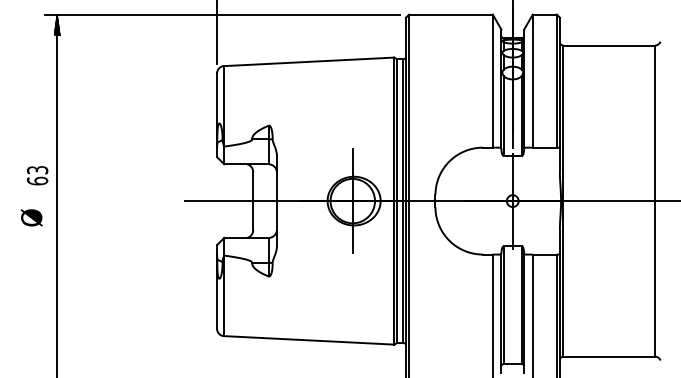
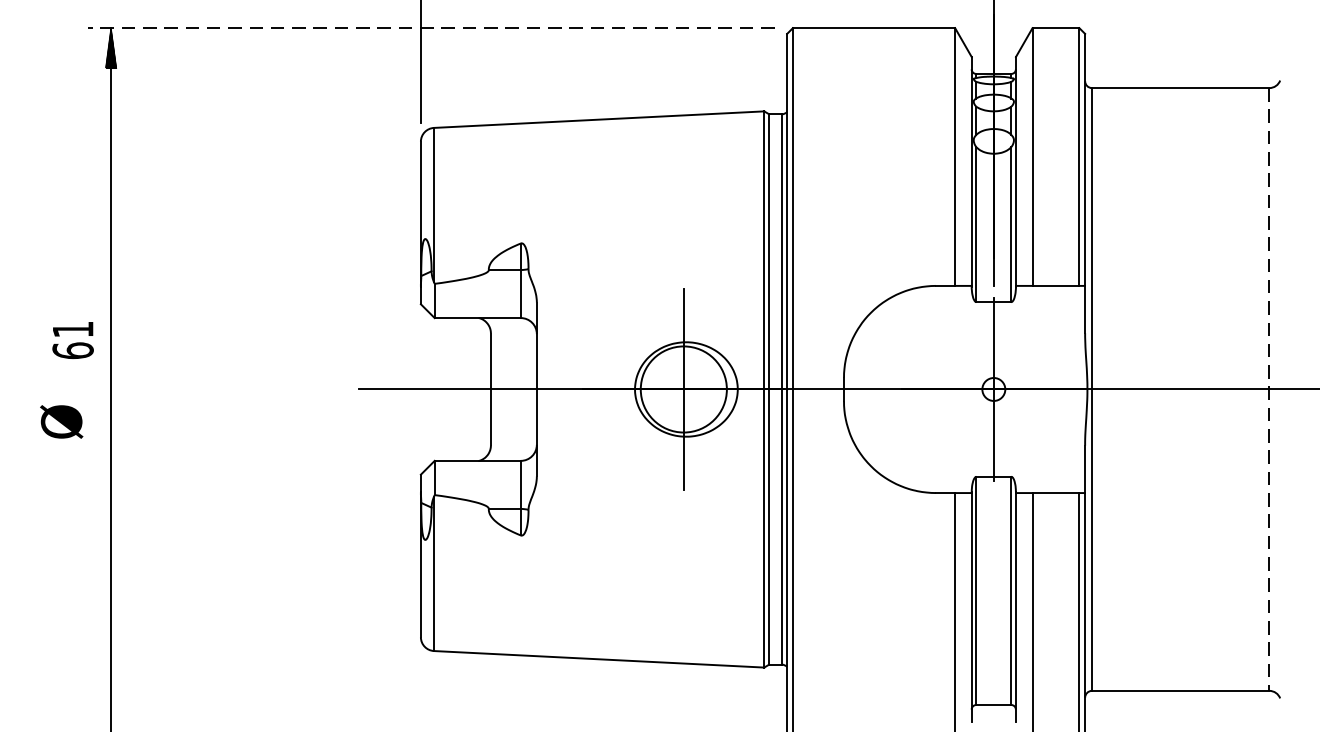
line: (222, 14) -> (431, 27), solid -> dashed
text: (37, 170) -> (72, 330), 63 -> 61
line: (655, 201) -> (1270, 390), solid -> dashed

